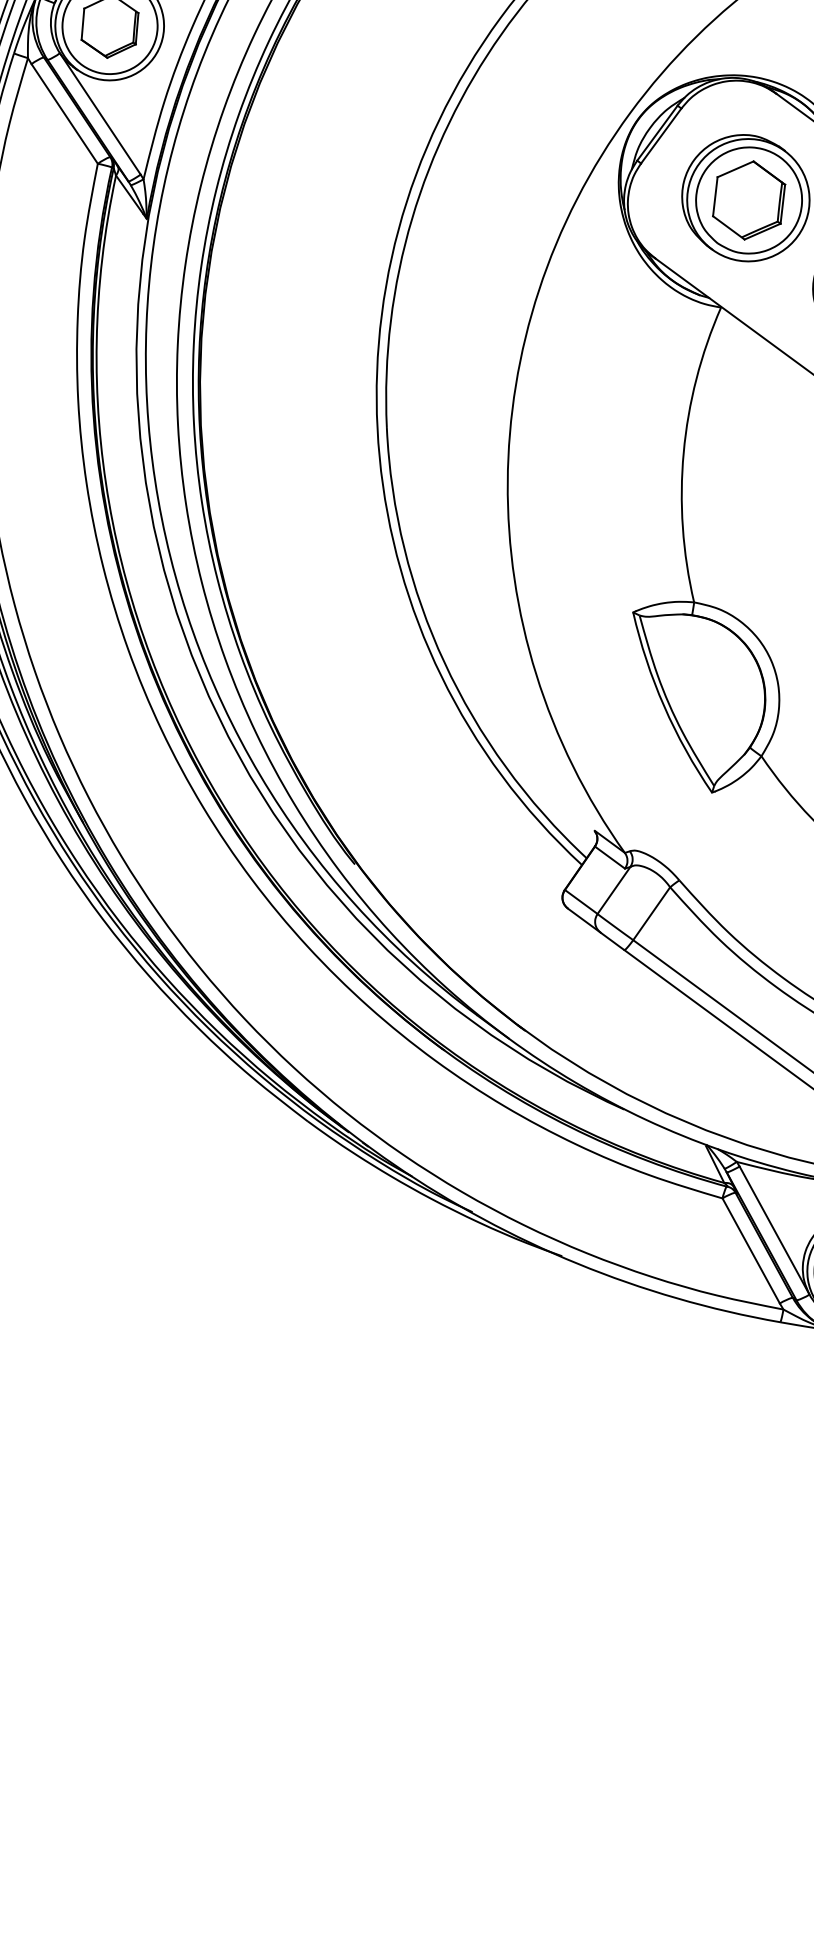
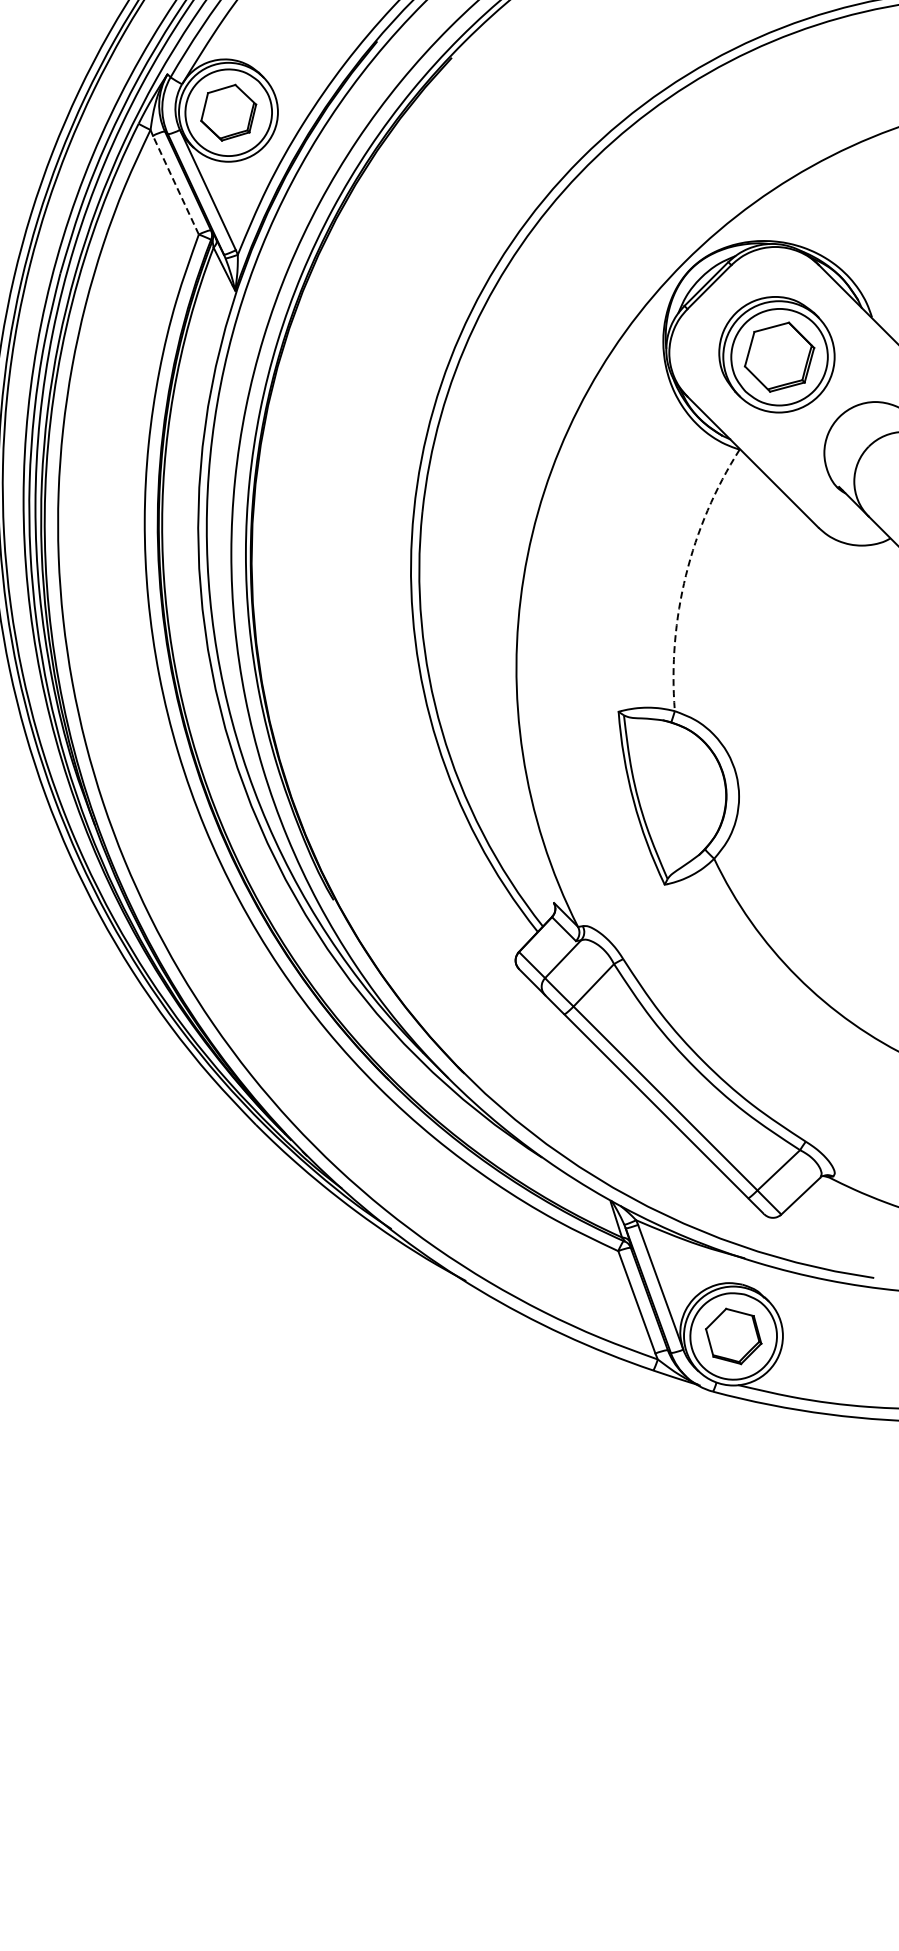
line: (64, 113) -> (175, 184), solid -> dashed
arc: (684, 453) -> (686, 575), solid -> dashed

